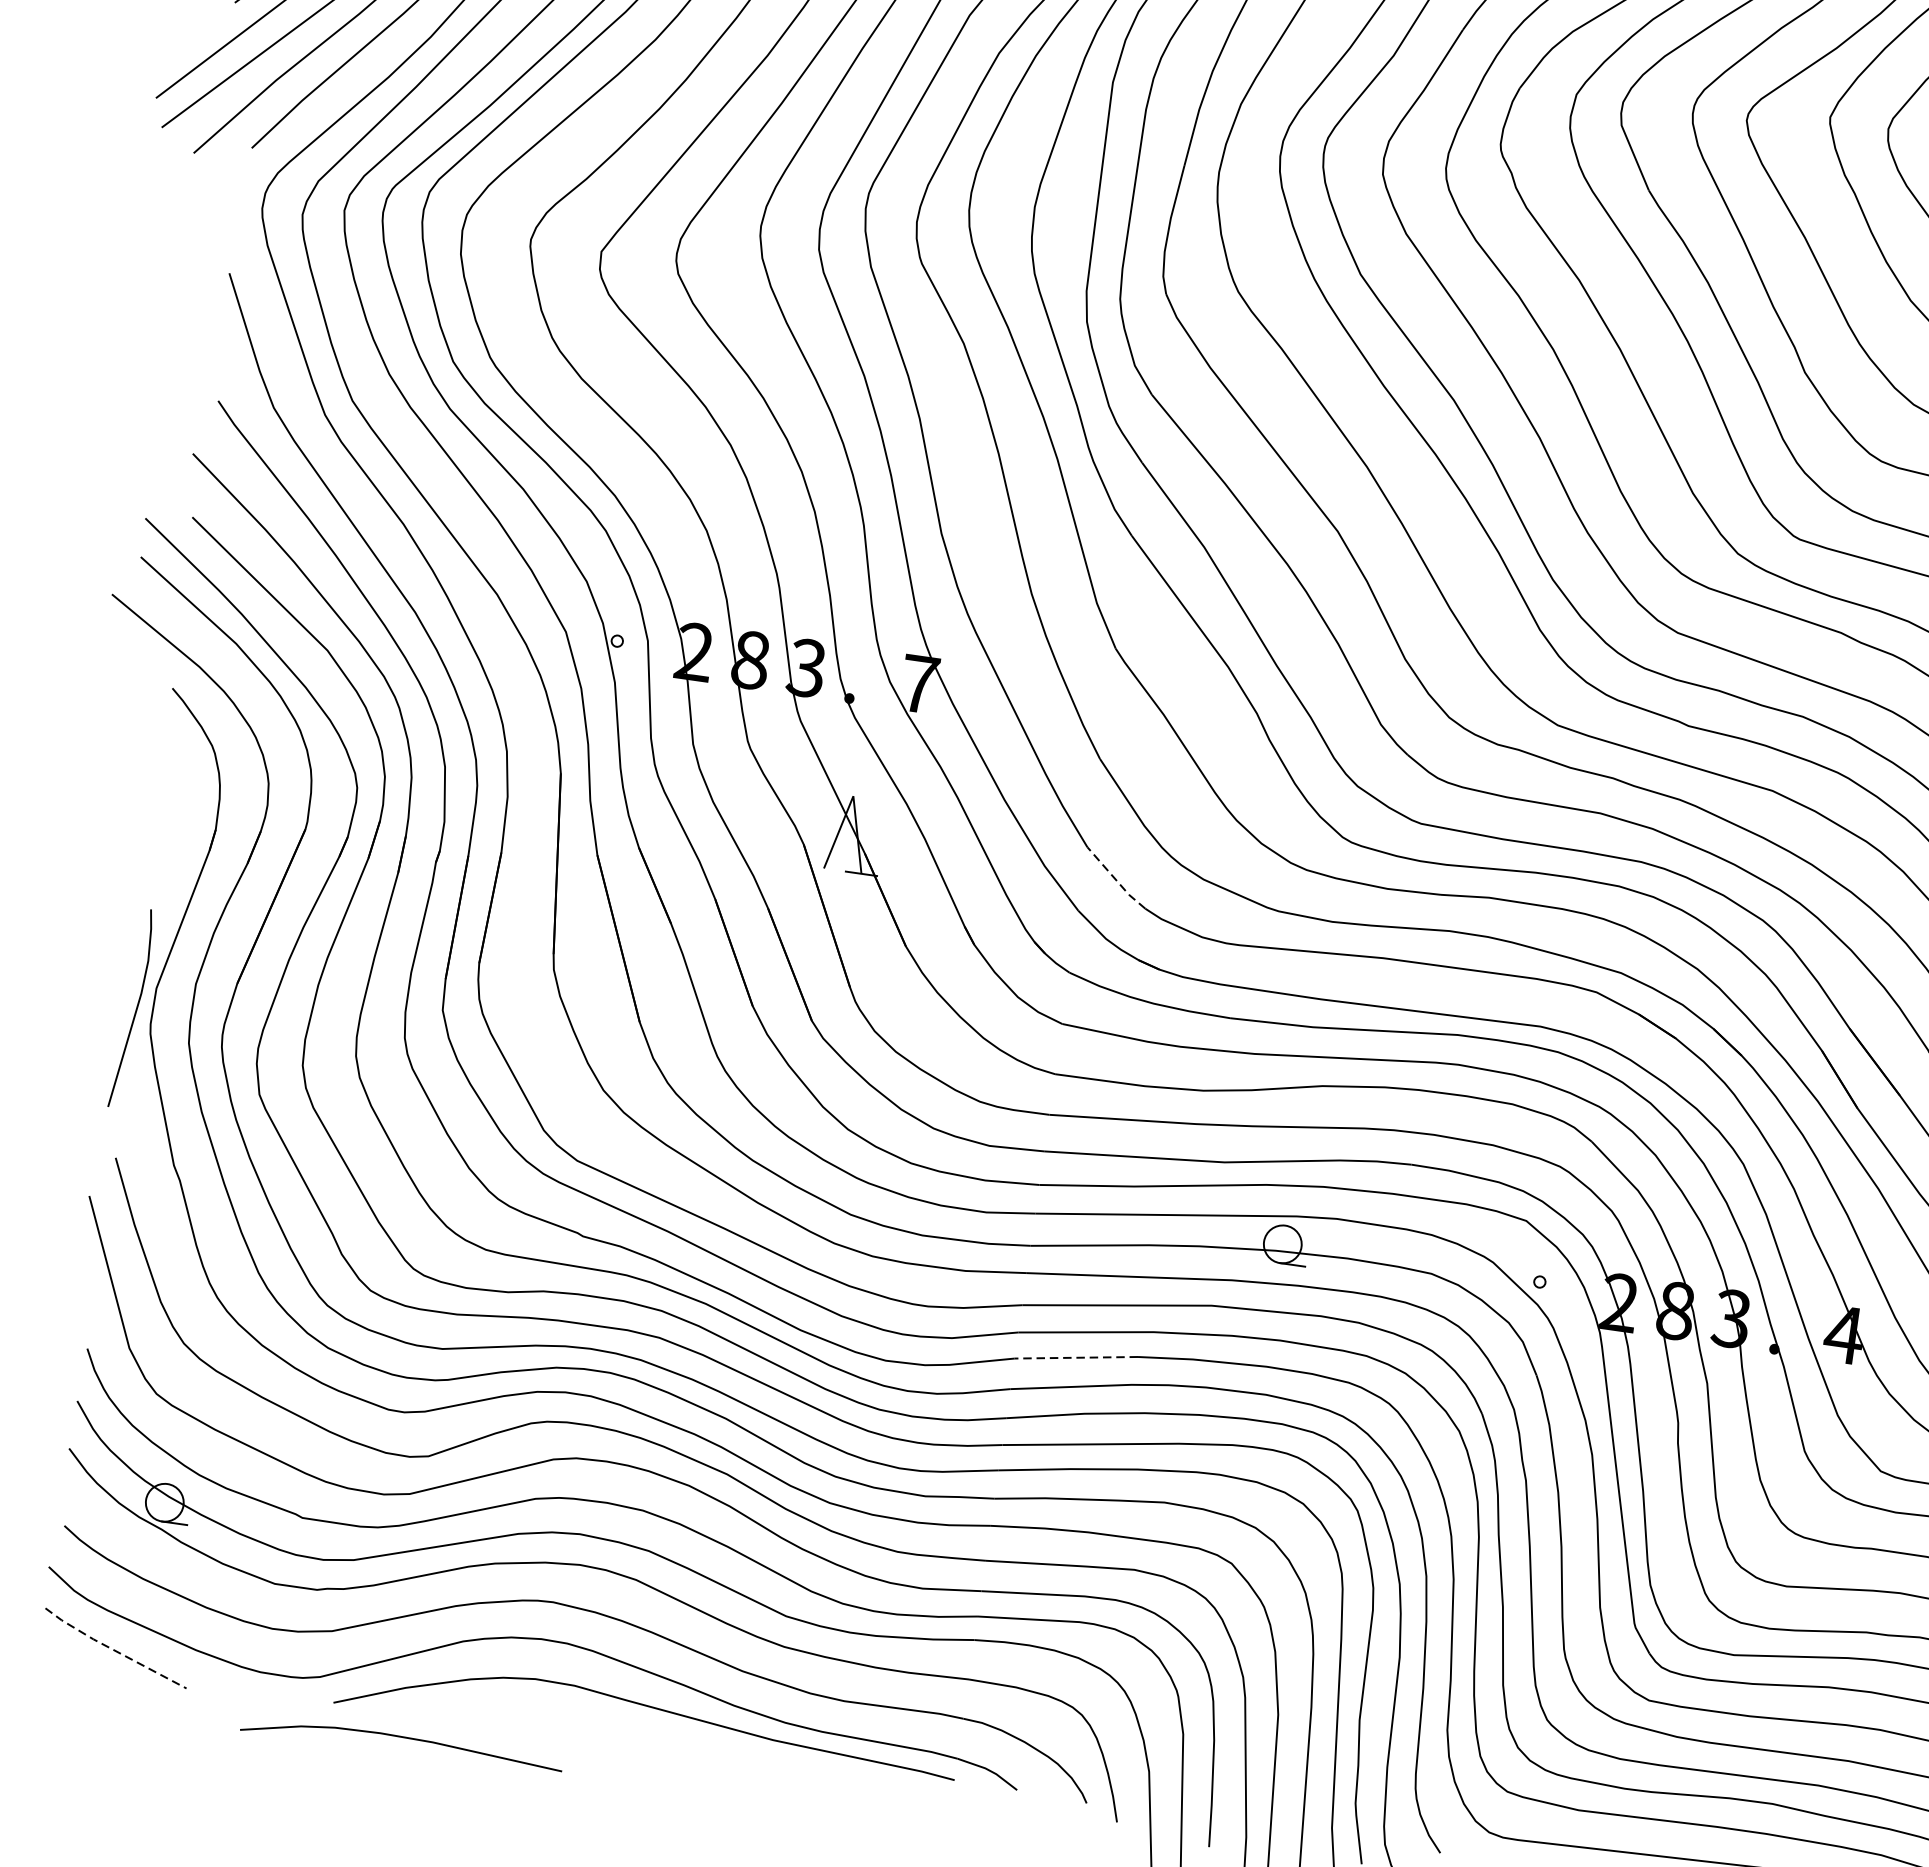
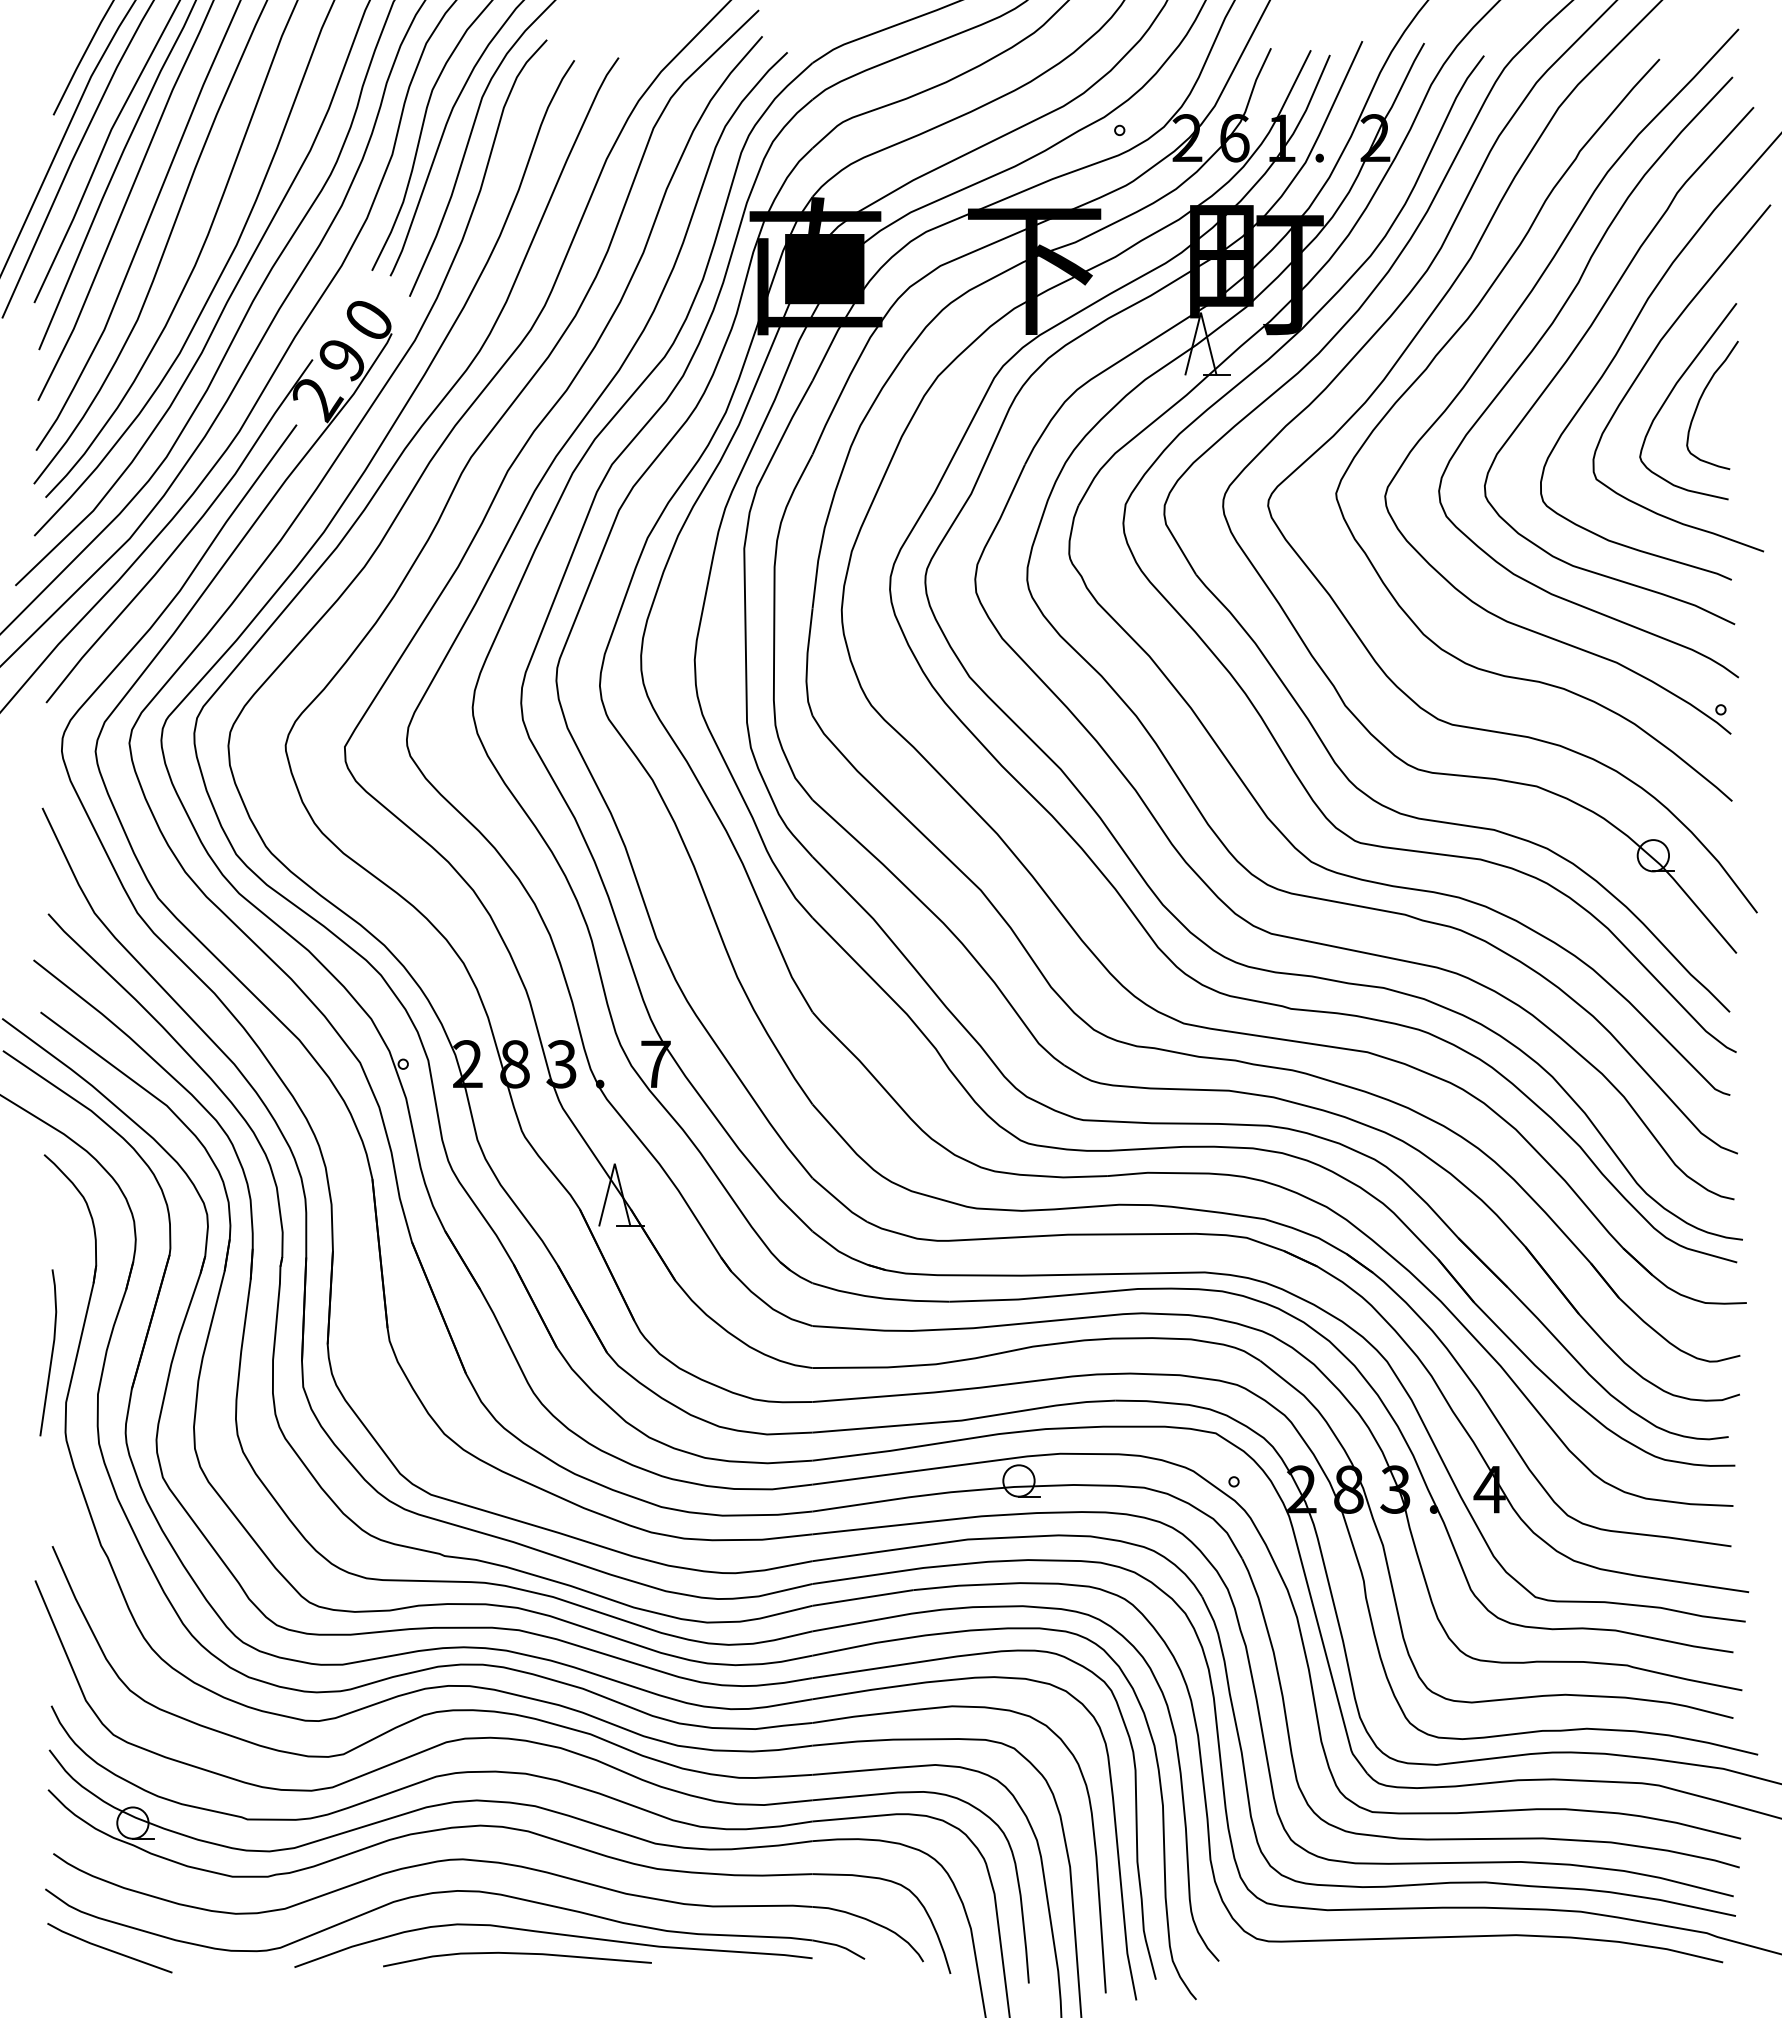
line: (1115, 879) -> (839, 1201), dashed -> solid
line: (135, 1008) -> (51, 1352), moved
line: (1075, 1358) -> (862, 1598), dashed -> solid
line: (114, 1649) -> (108, 1949), dashed -> solid
curve: (402, 1738) -> (517, 1954), moved

